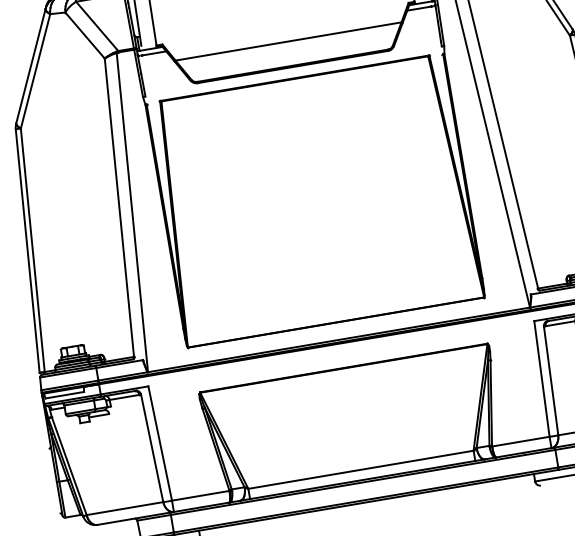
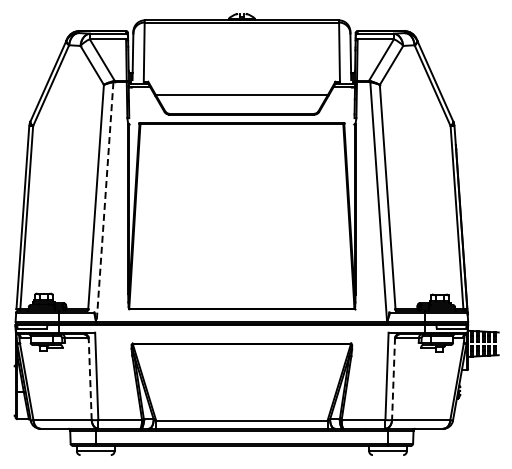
line: (133, 212) -> (105, 202), solid -> dashed
line: (551, 381) -> (393, 379), solid -> dashed
line: (152, 447) -> (90, 378), solid -> dashed

